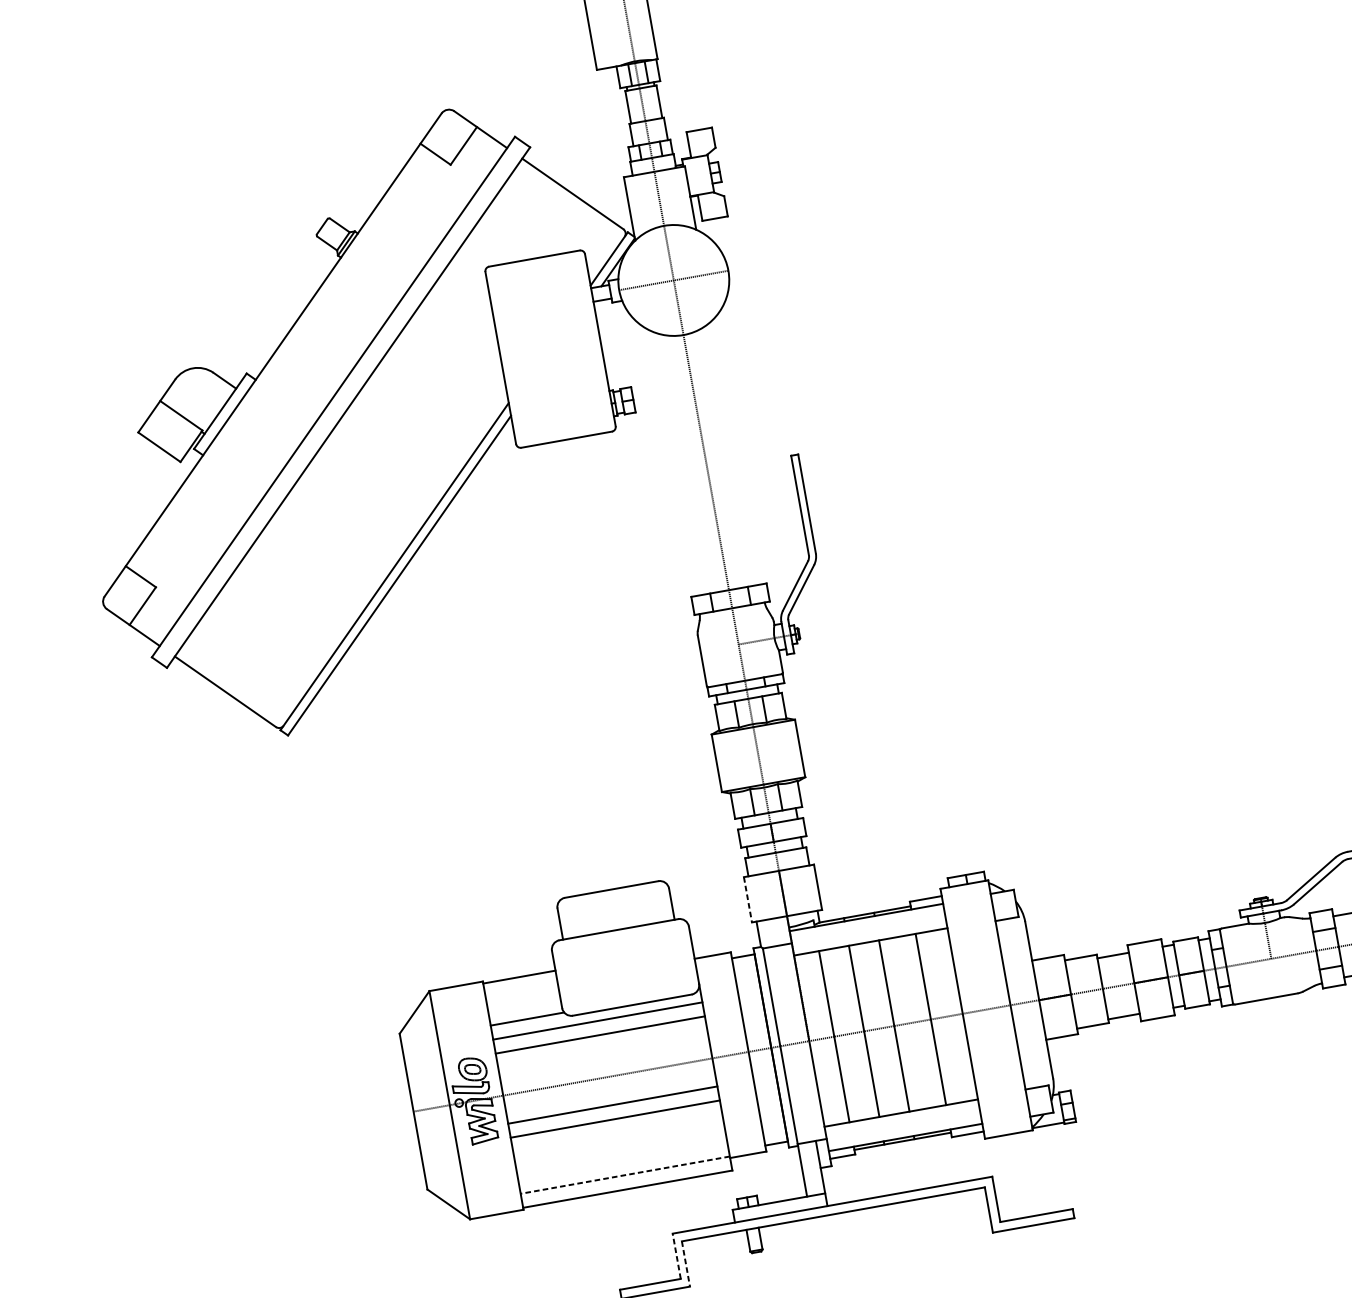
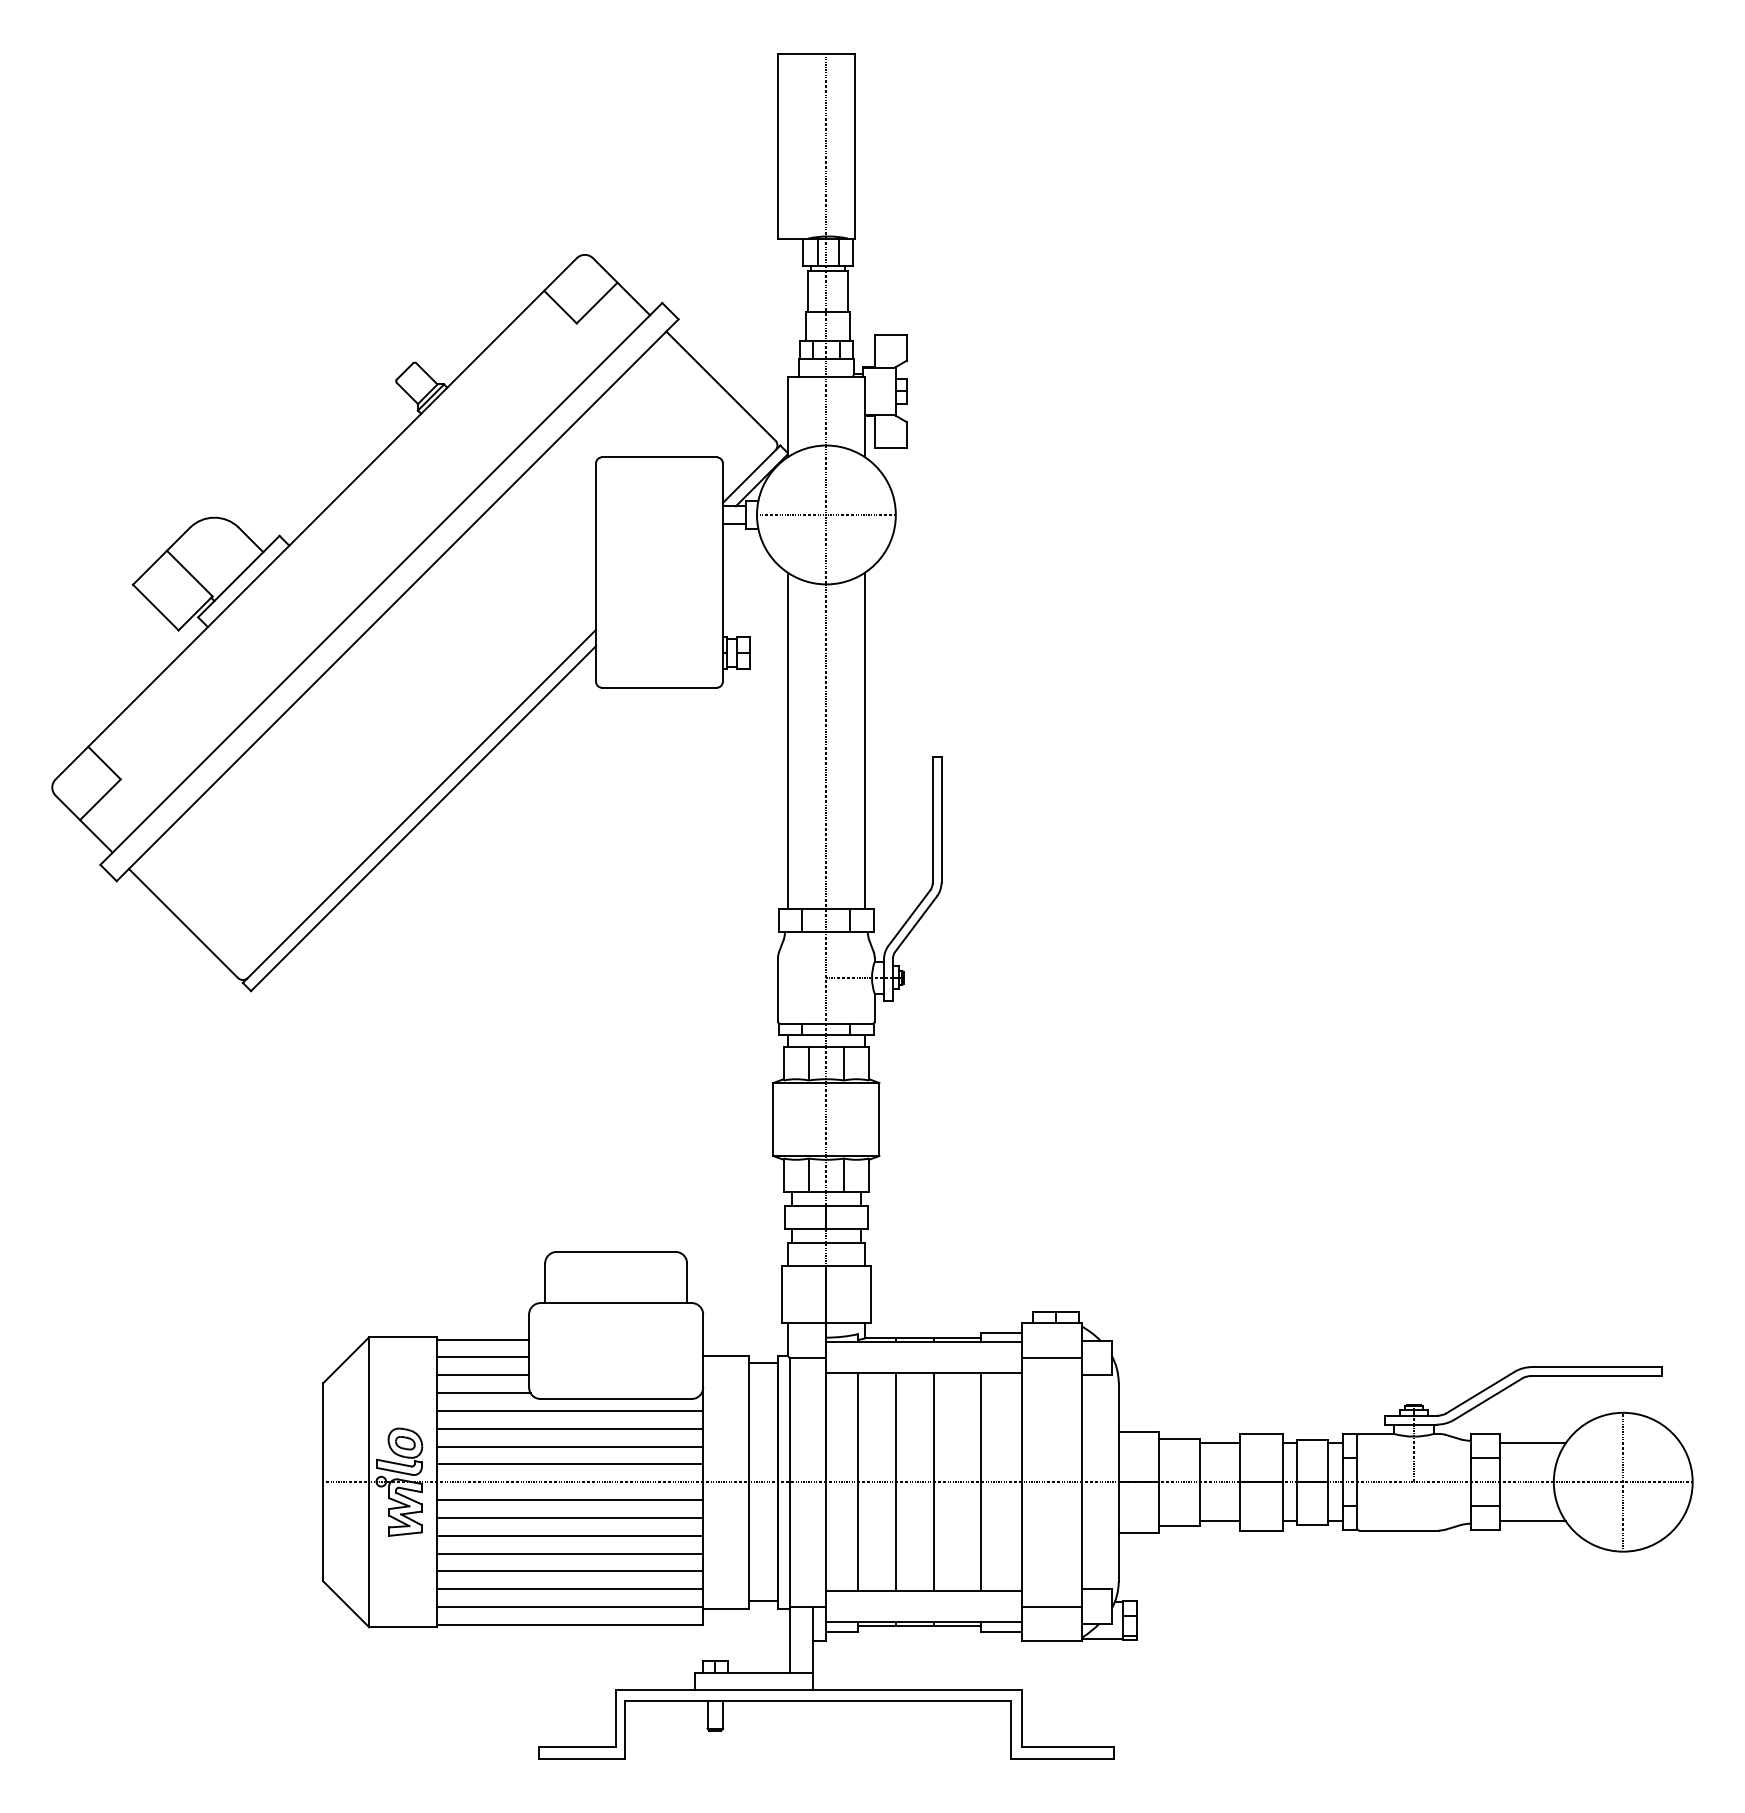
line: (736, 452) -> (865, 740), added
line: (674, 463) -> (787, 740), added
line: (747, 899) -> (781, 1294), dashed -> solid
line: (968, 911) -> (1051, 1357), added
line: (522, 991) -> (483, 1357), added
line: (524, 1005) -> (483, 1375), added
line: (603, 1048) -> (570, 1446), added
line: (605, 1063) -> (570, 1464), added
line: (610, 1091) -> (570, 1500), added
line: (1003, 1107) -> (1051, 1606), added
line: (618, 1133) -> (570, 1553), added
line: (620, 1147) -> (570, 1571), added
line: (623, 1161) -> (570, 1589), added
line: (625, 1175) -> (570, 1607), dashed -> solid
line: (676, 1256) -> (615, 1718), dashed -> solid
line: (685, 1263) -> (625, 1729), dashed -> solid

